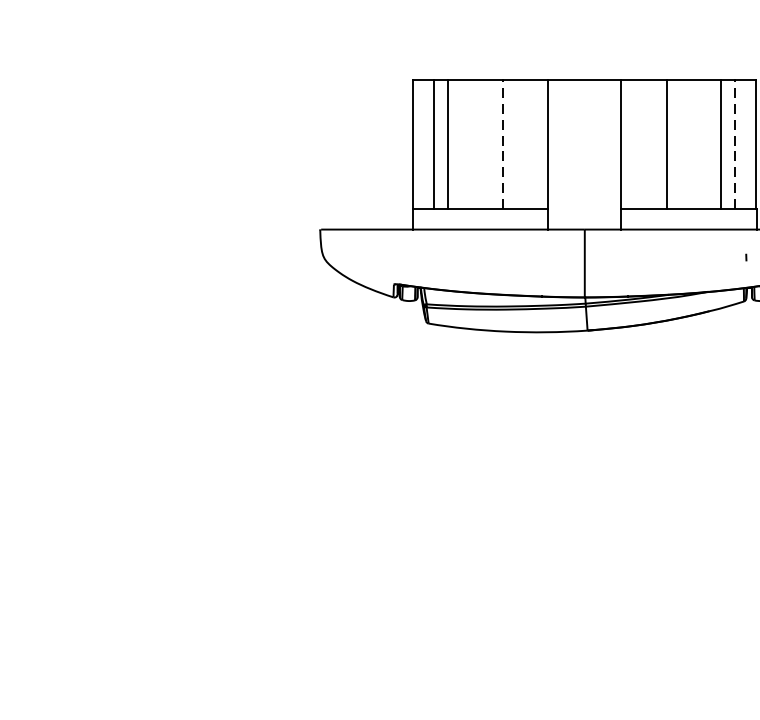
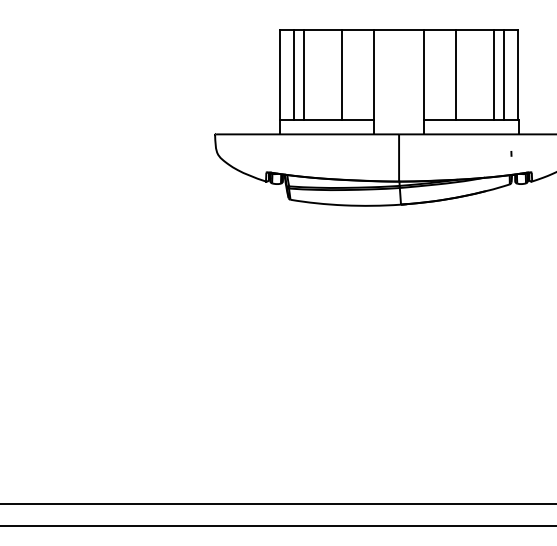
line: (501, 144) -> (341, 75), dashed -> solid
line: (734, 144) -> (503, 75), dashed -> solid

